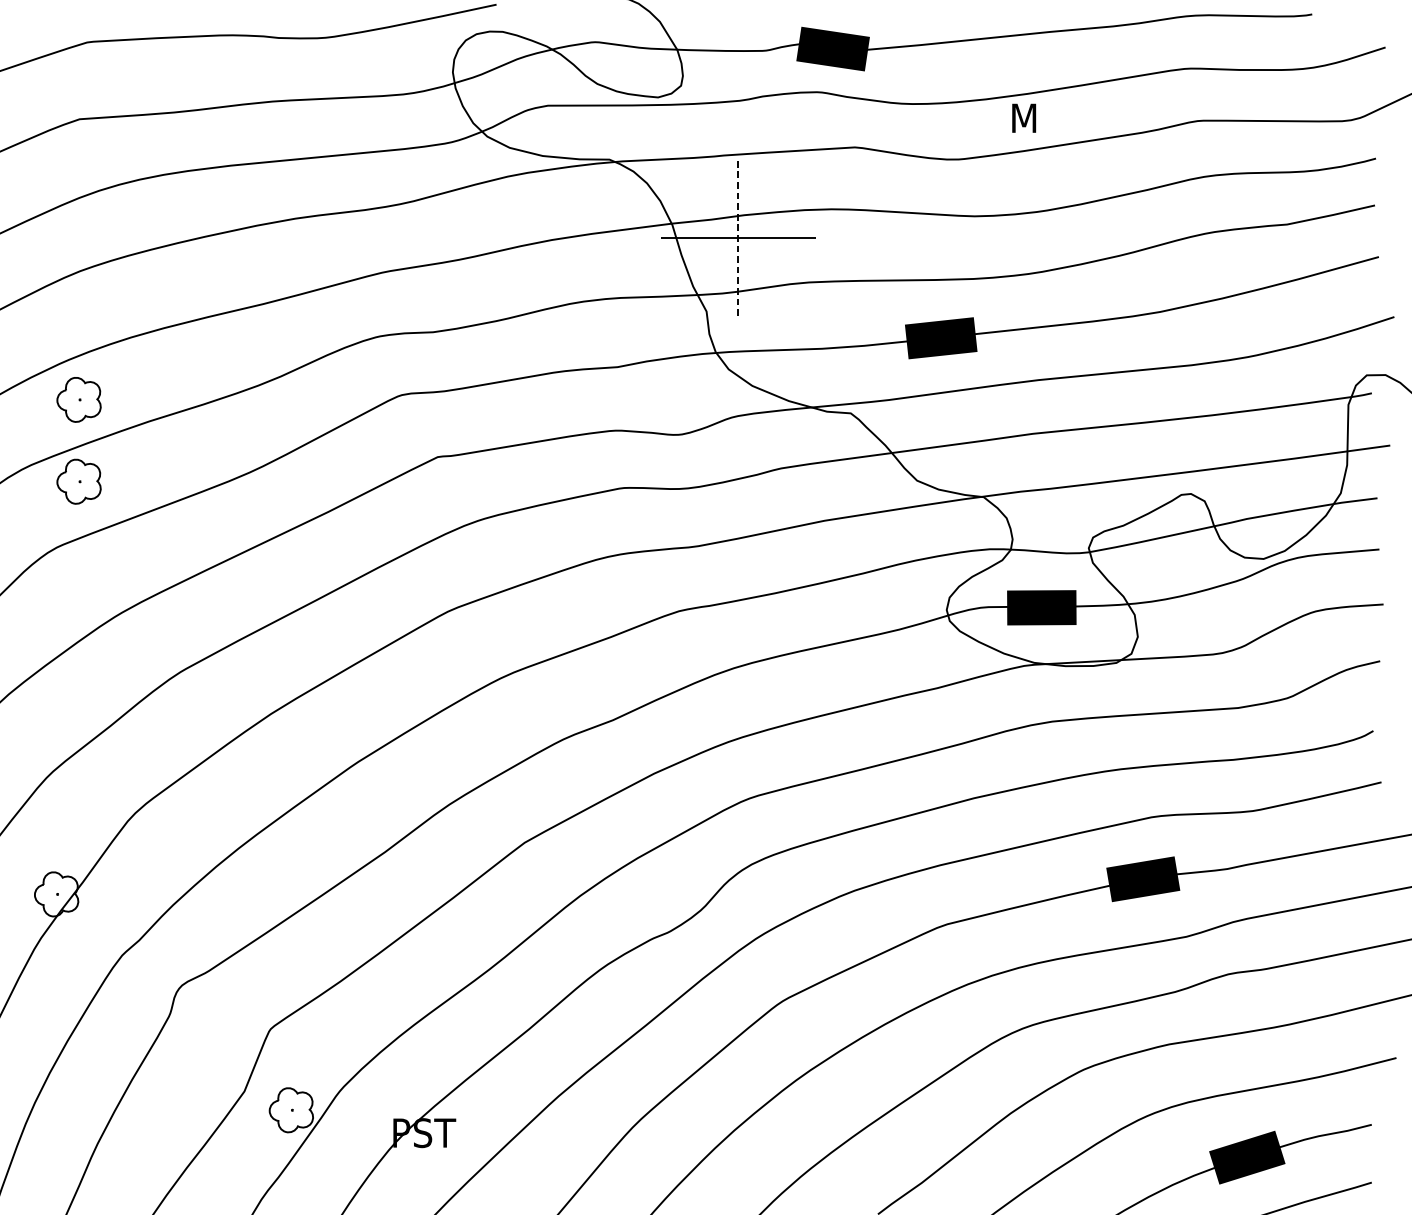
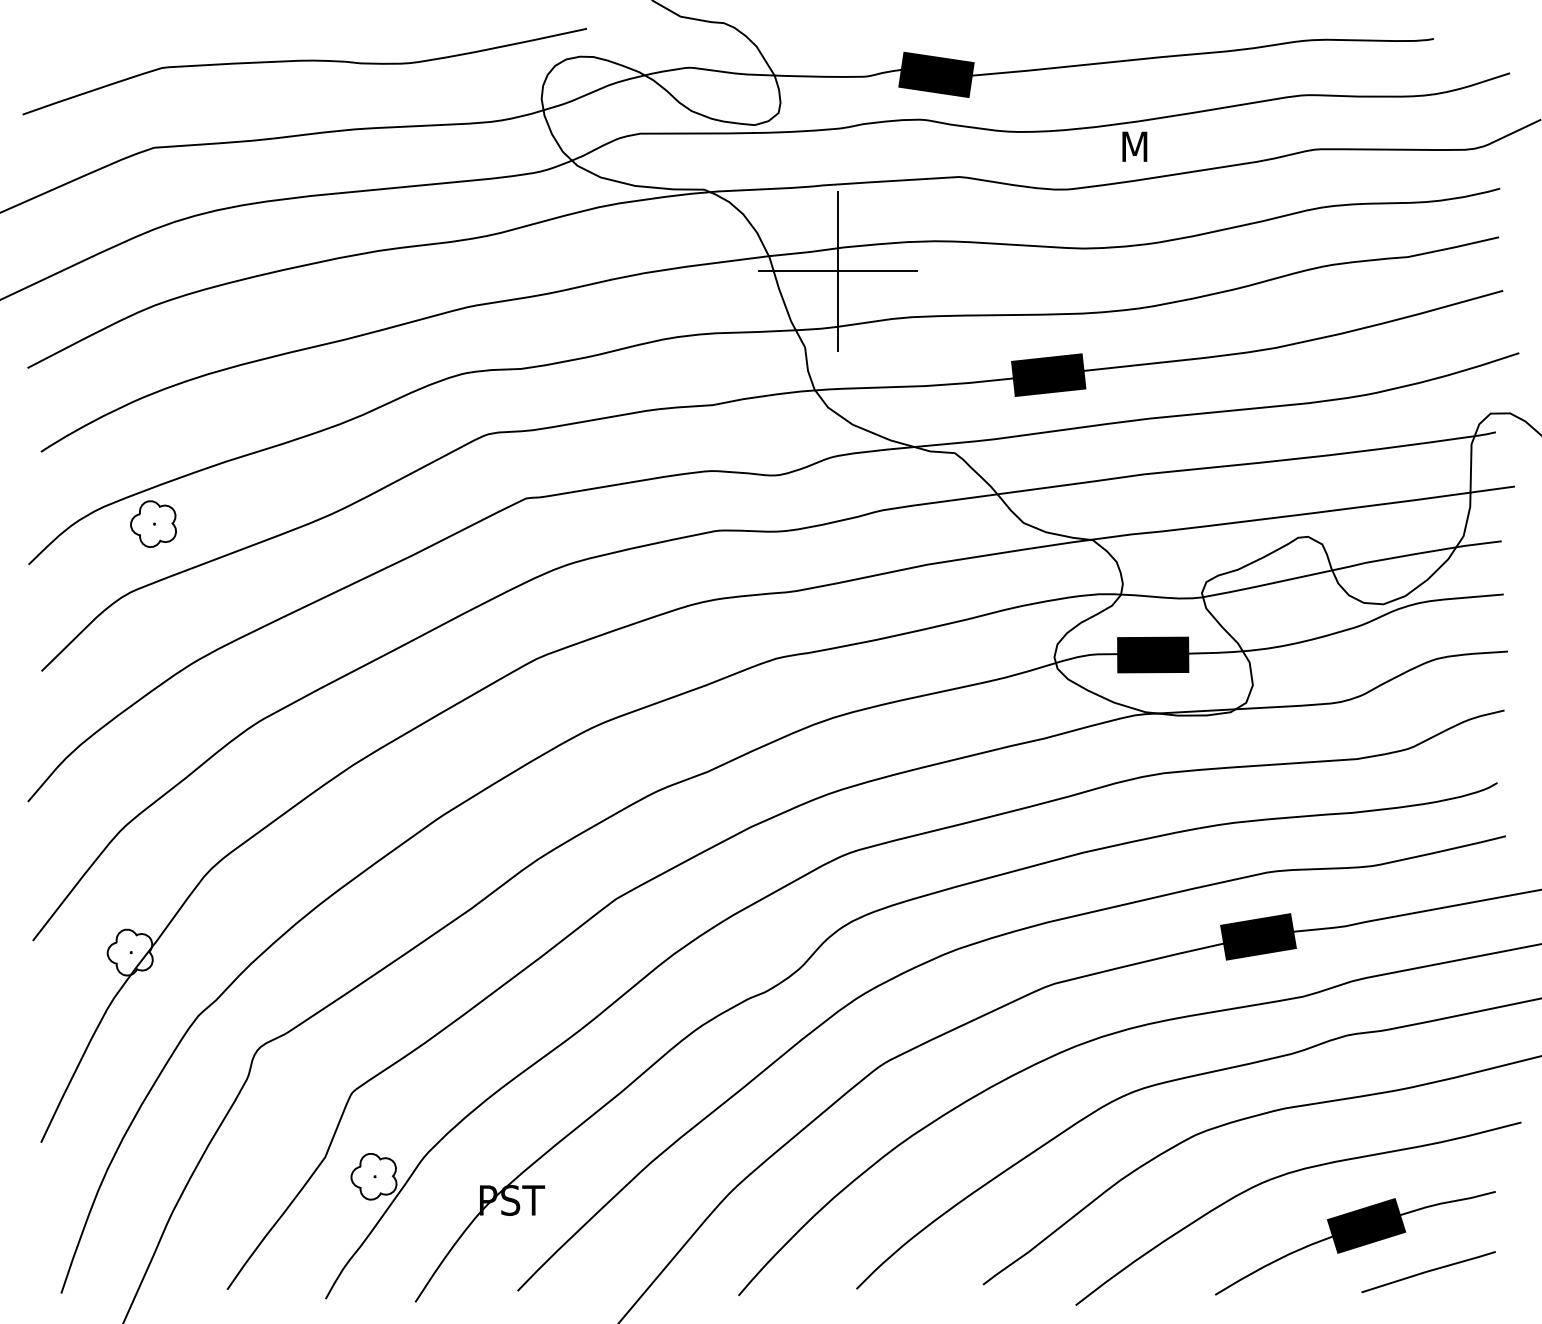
line: (737, 238) -> (837, 271), dashed -> solid
part: (79, 399) -> (153, 438), removed

